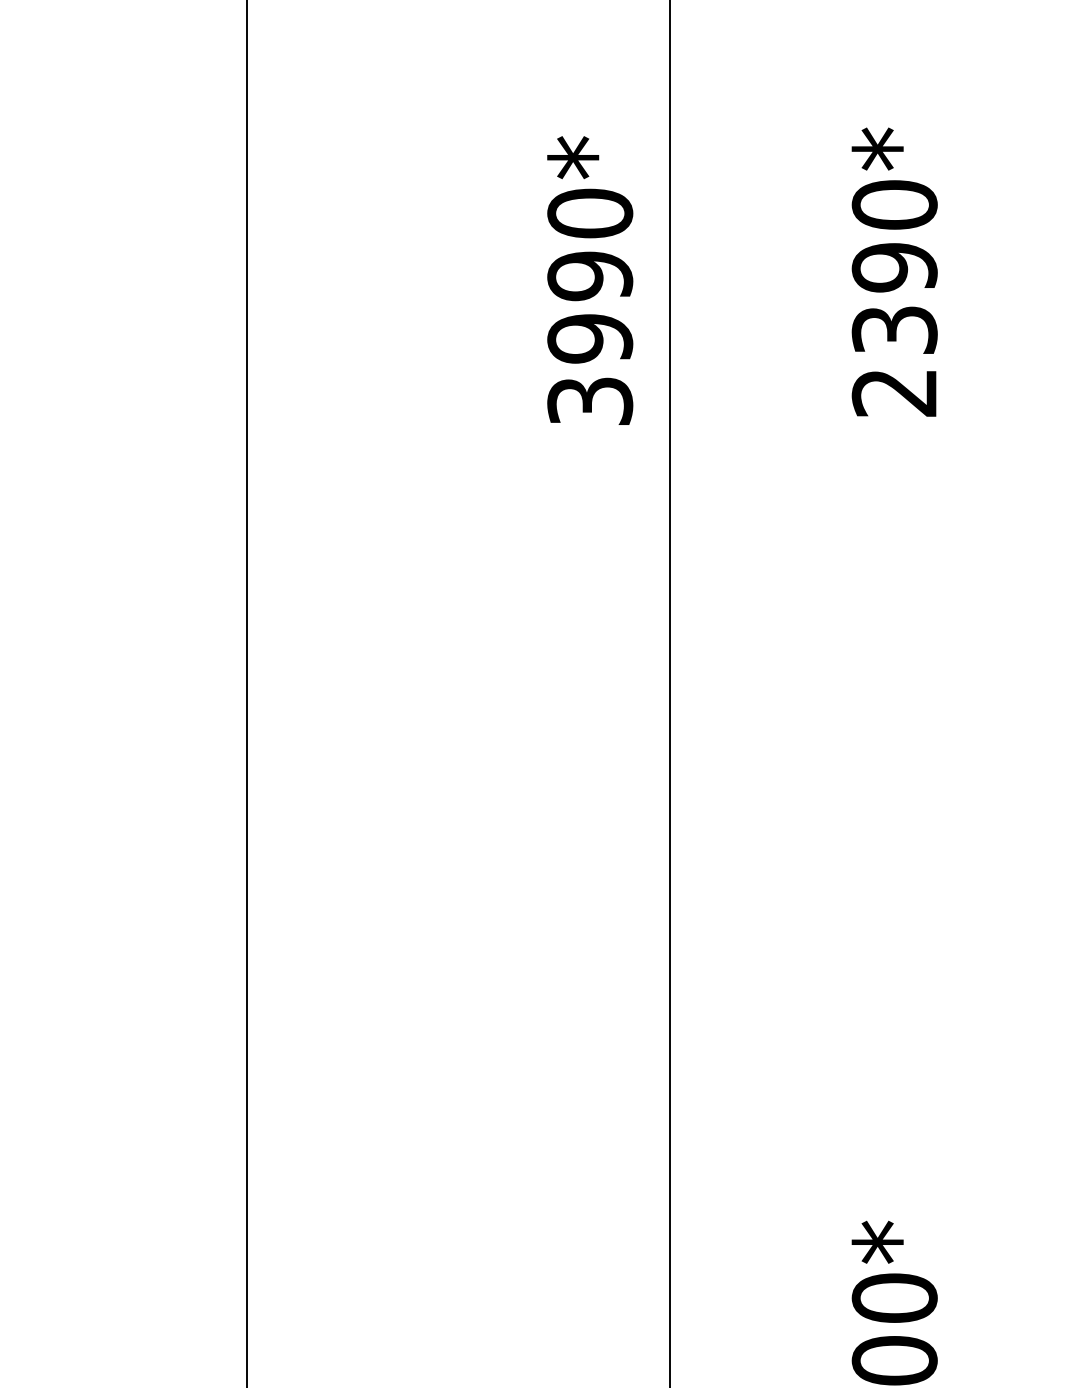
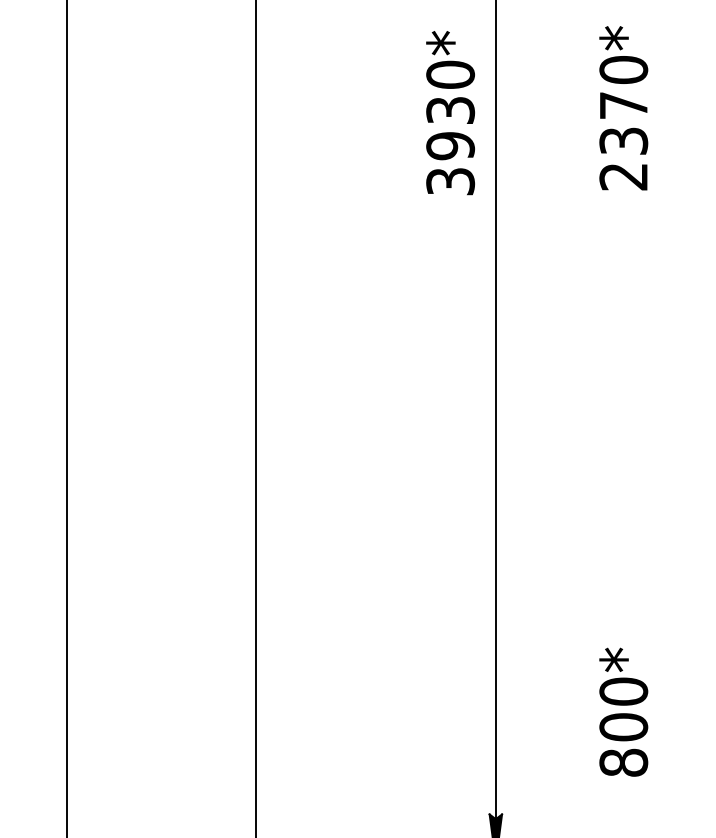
text: (894, 267) -> (623, 105), 2390* -> 2370*
text: (590, 276) -> (450, 110), 3990* -> 3930*

